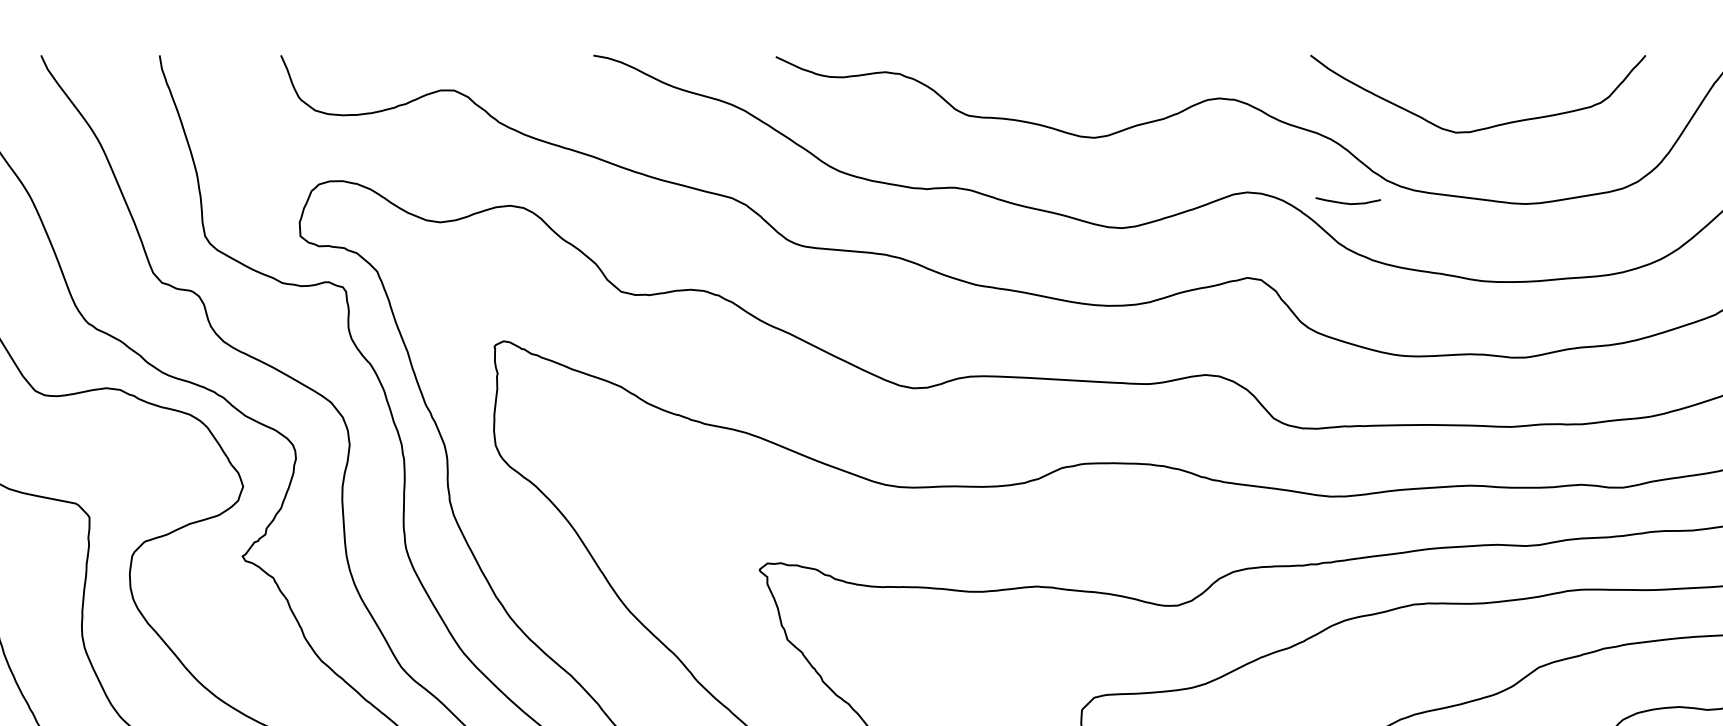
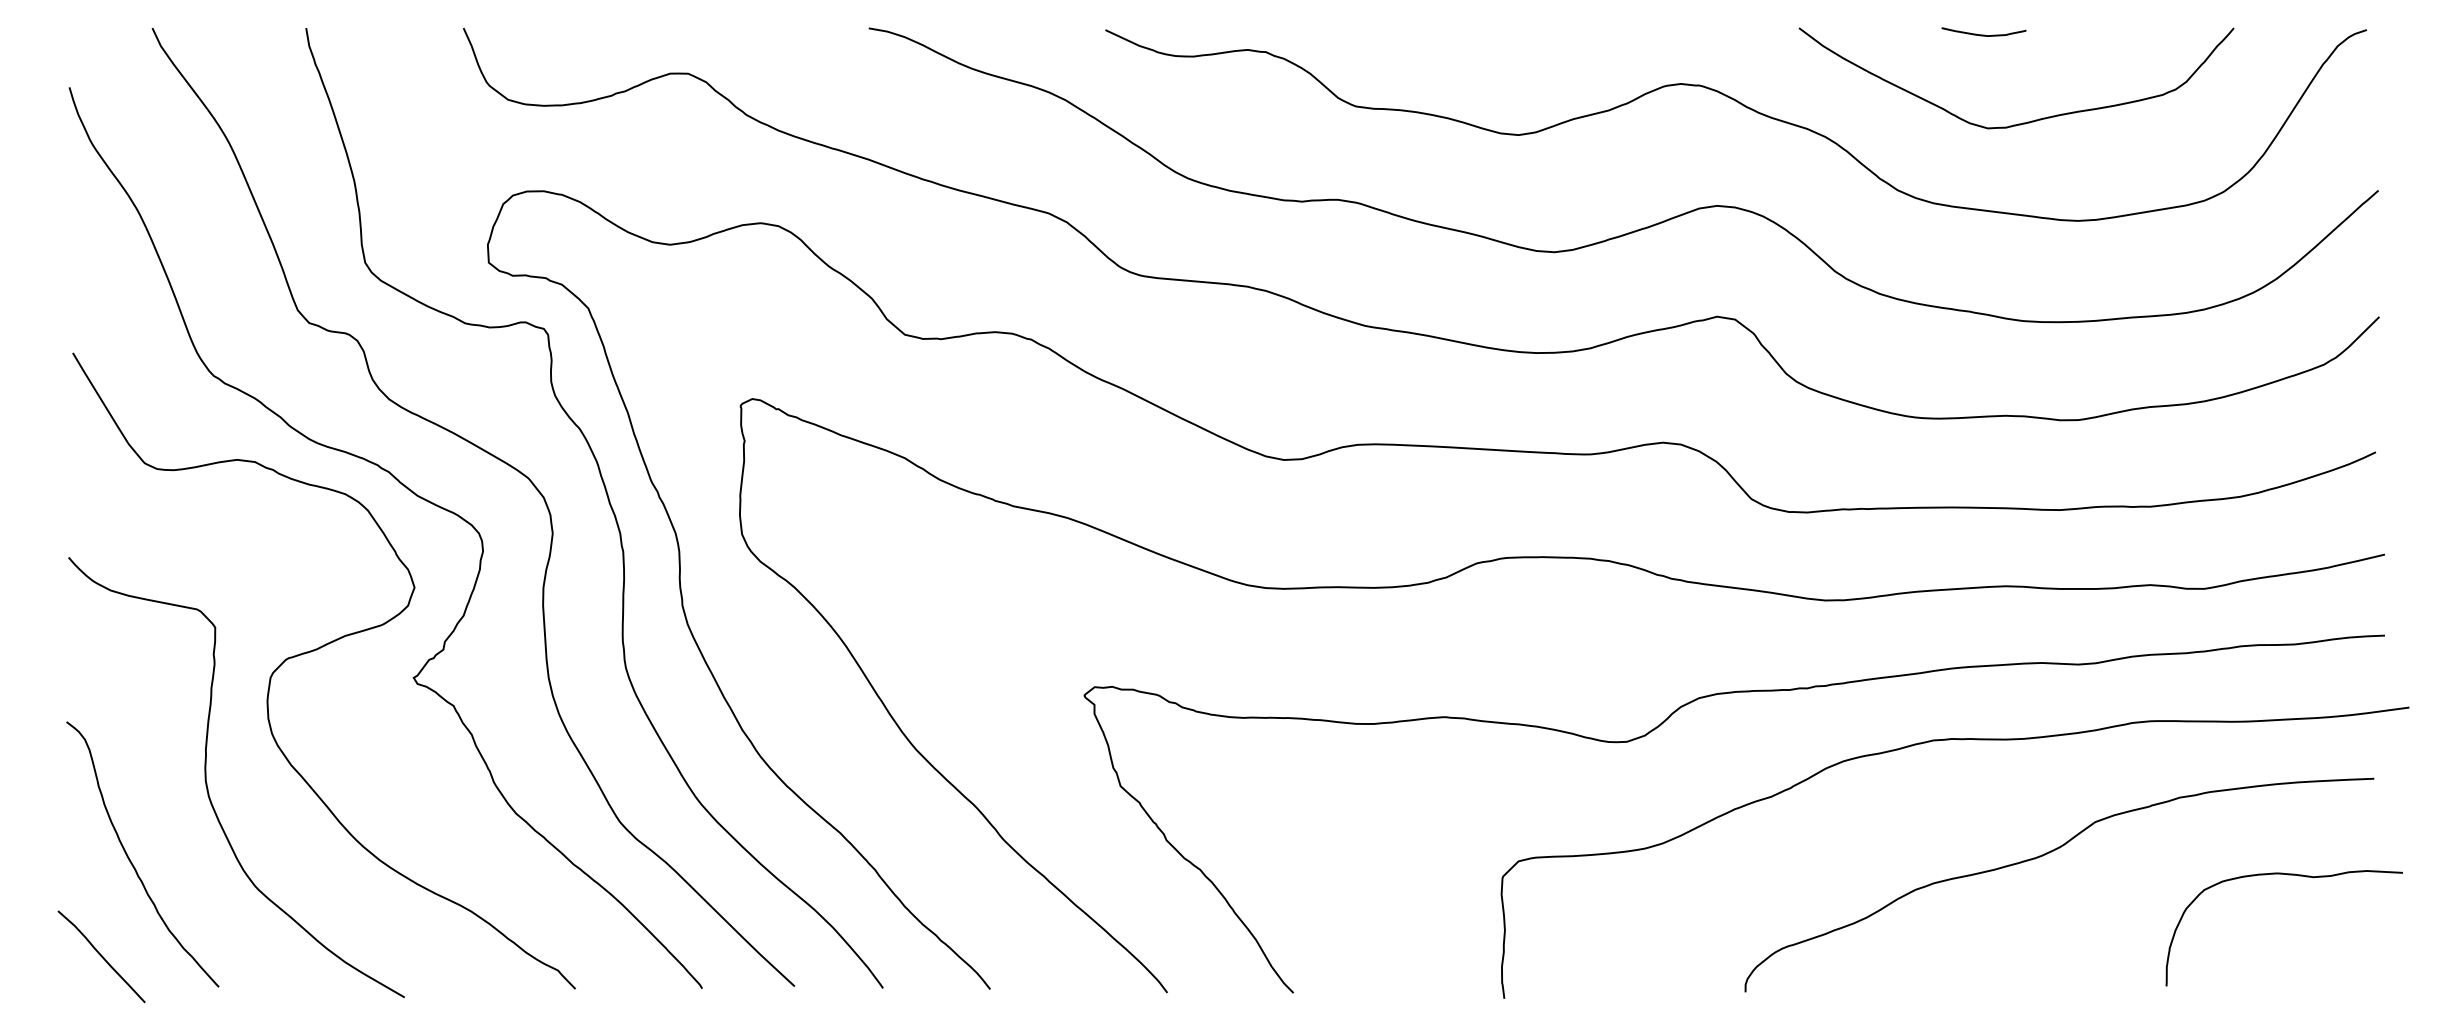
curve: (1347, 202) -> (1983, 34), moved

